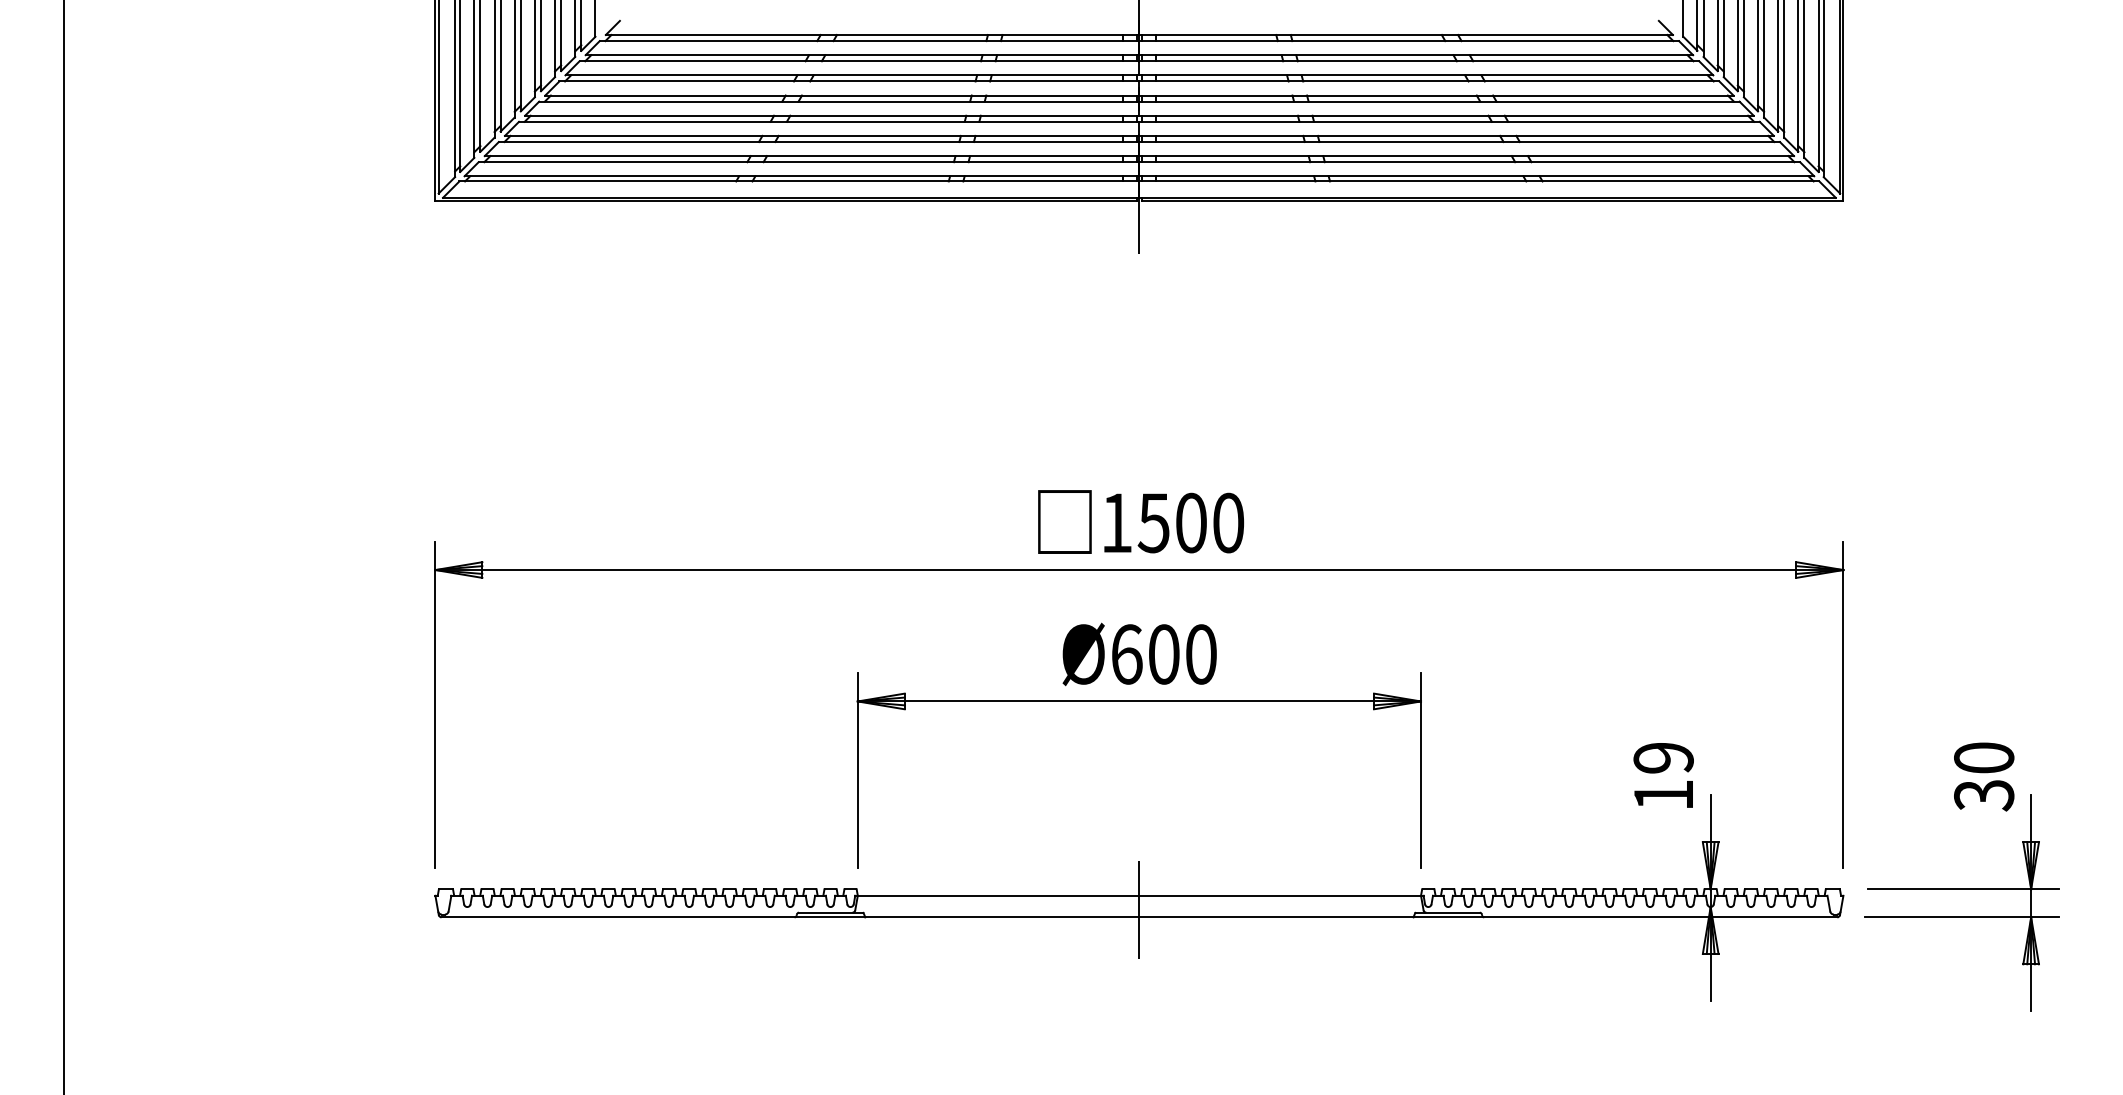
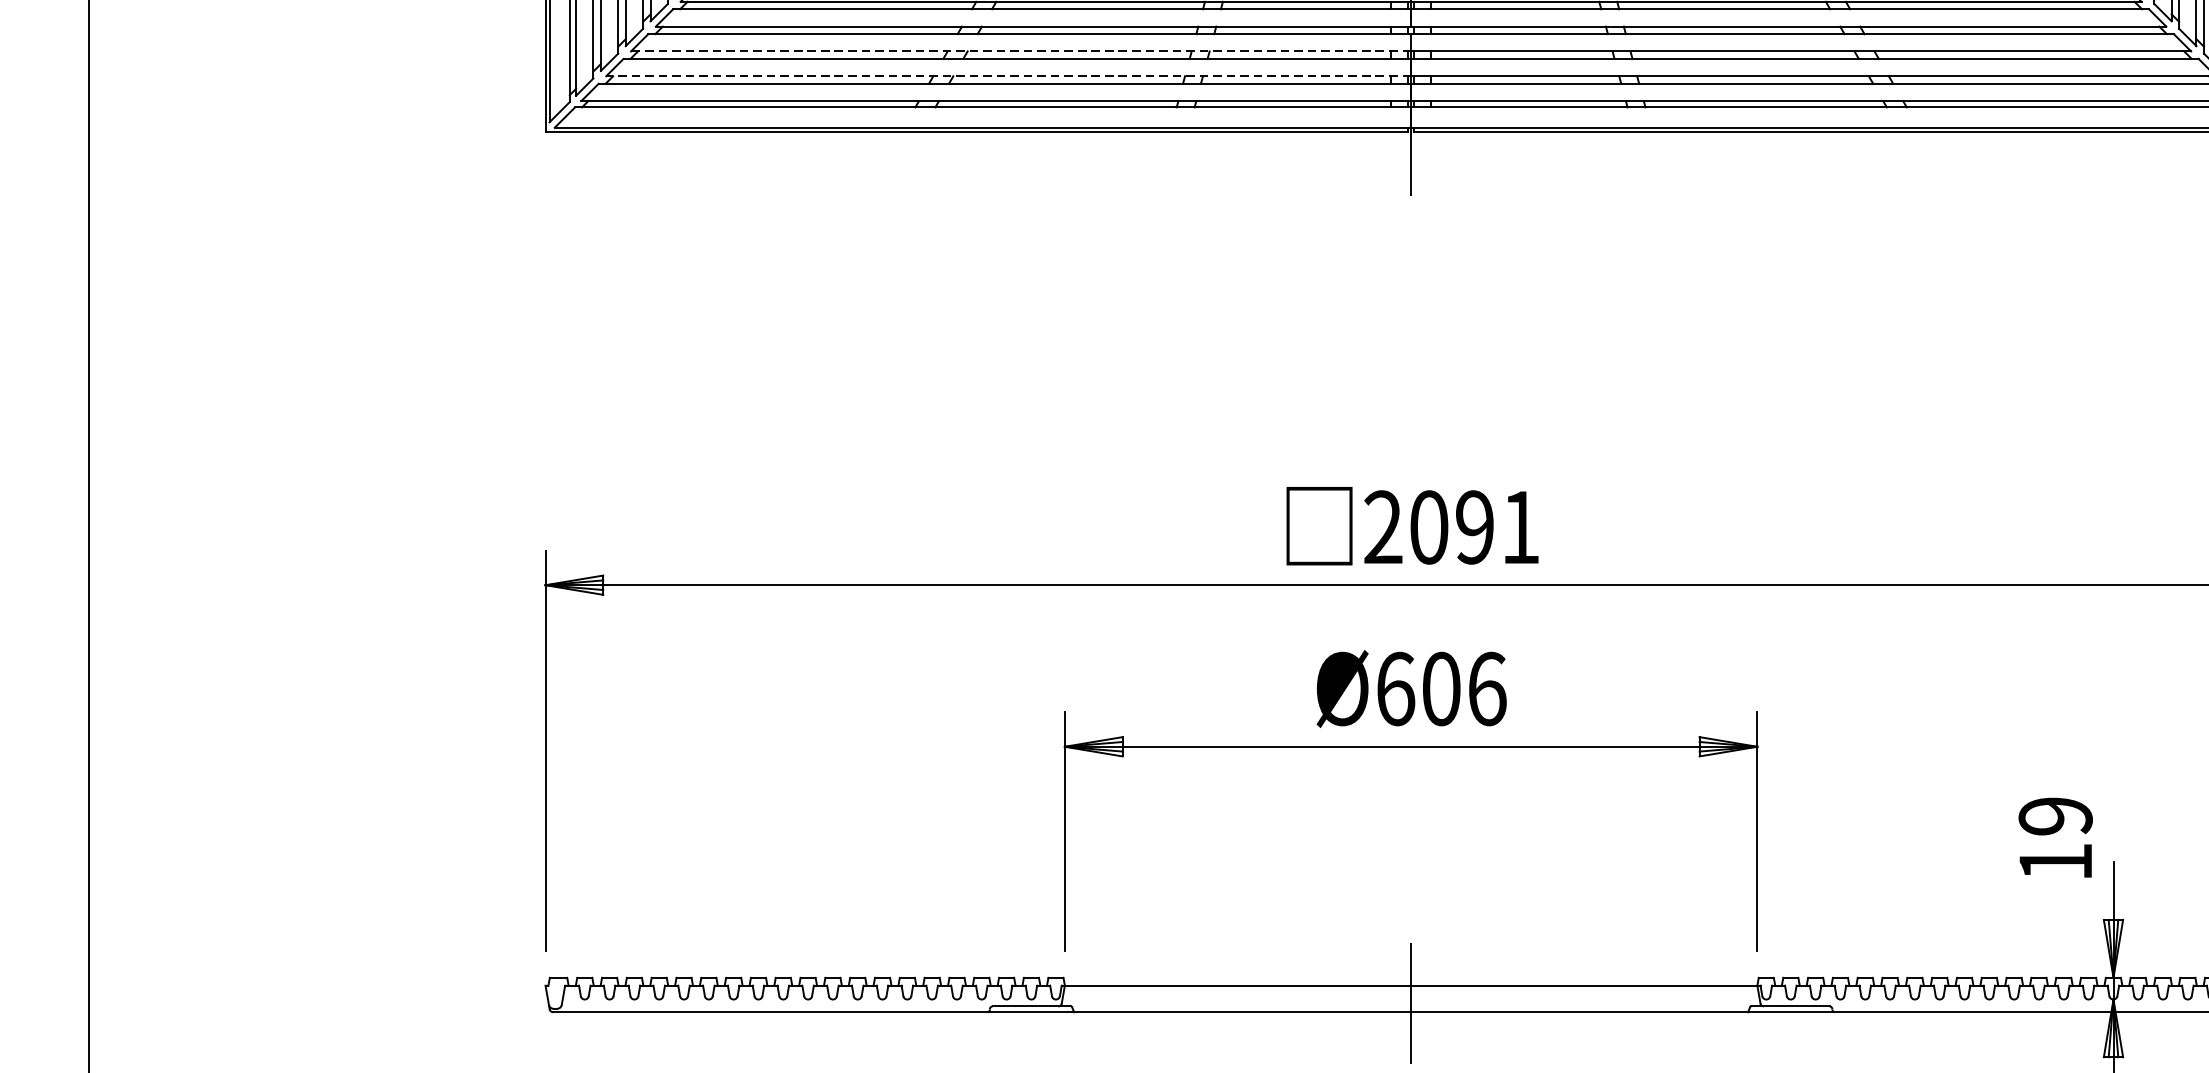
line: (821, 135) -> (1020, 50), solid -> dashed
line: (811, 156) -> (1007, 76), solid -> dashed
text: (1172, 522) -> (1451, 526), 1500 -> 2091
text: (1201, 654) -> (1487, 689), Ø600 -> Ø606

